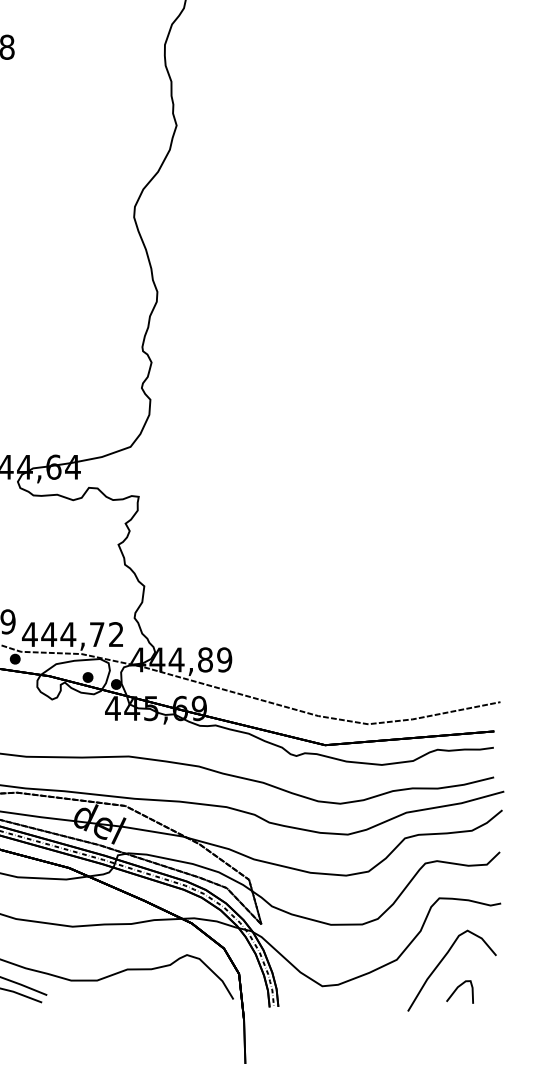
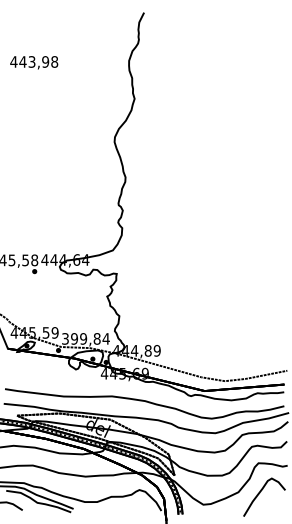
text: (72, 633) -> (85, 338), 444,72 -> 399,84
curve: (460, 987) -> (268, 505), removed

